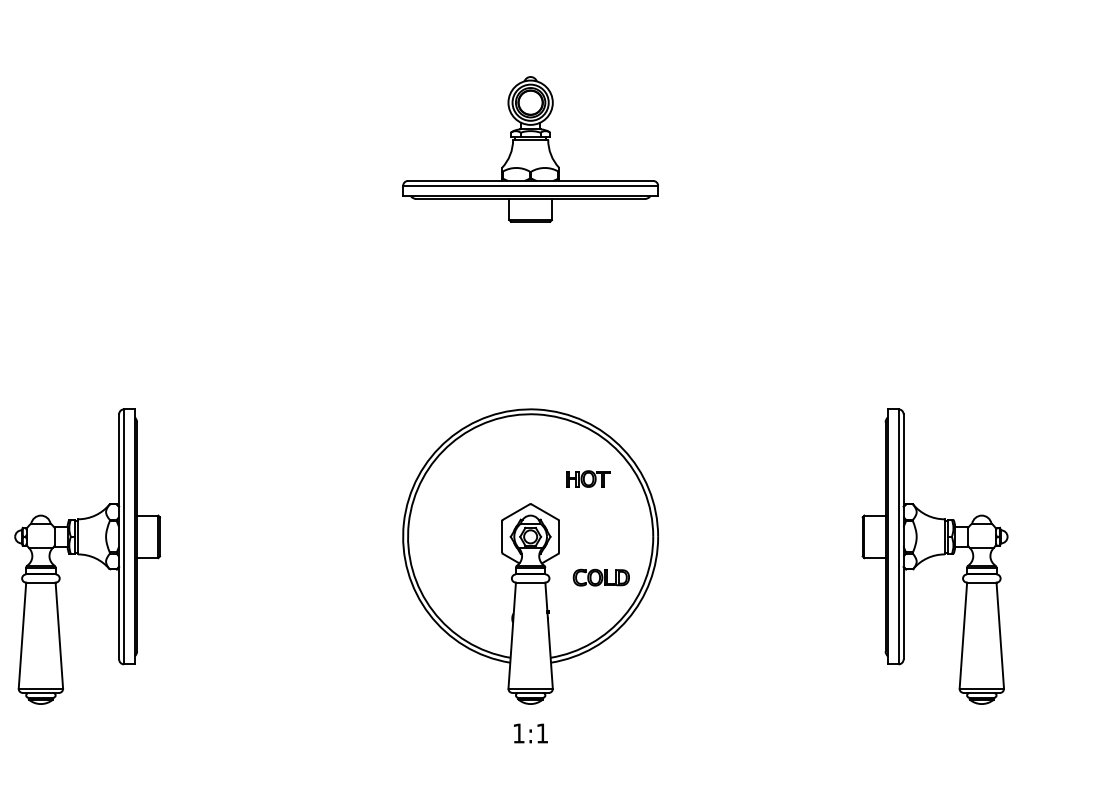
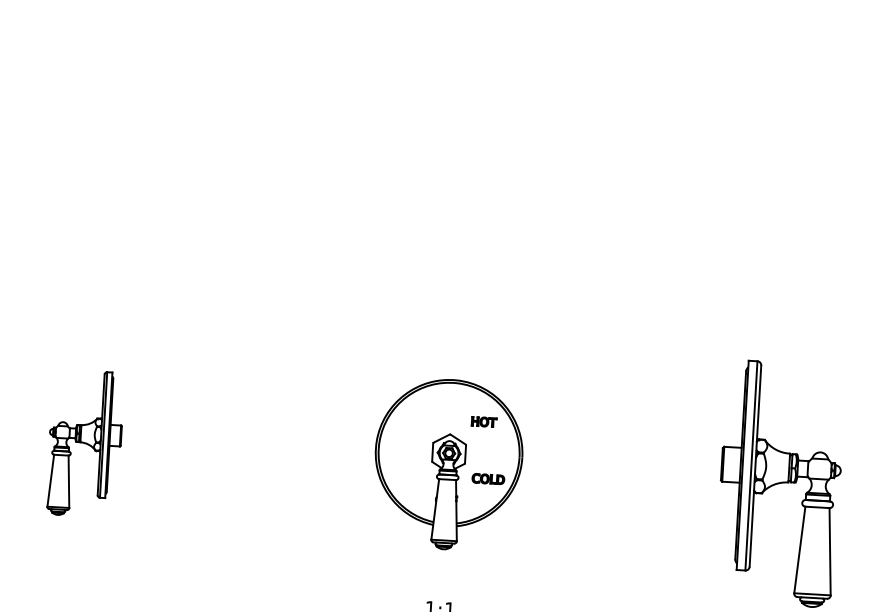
part: (530, 149) -> (467, 130), removed
part: (87, 556) -> (84, 443), size x0.6
part: (530, 556) -> (448, 464), size x0.7

